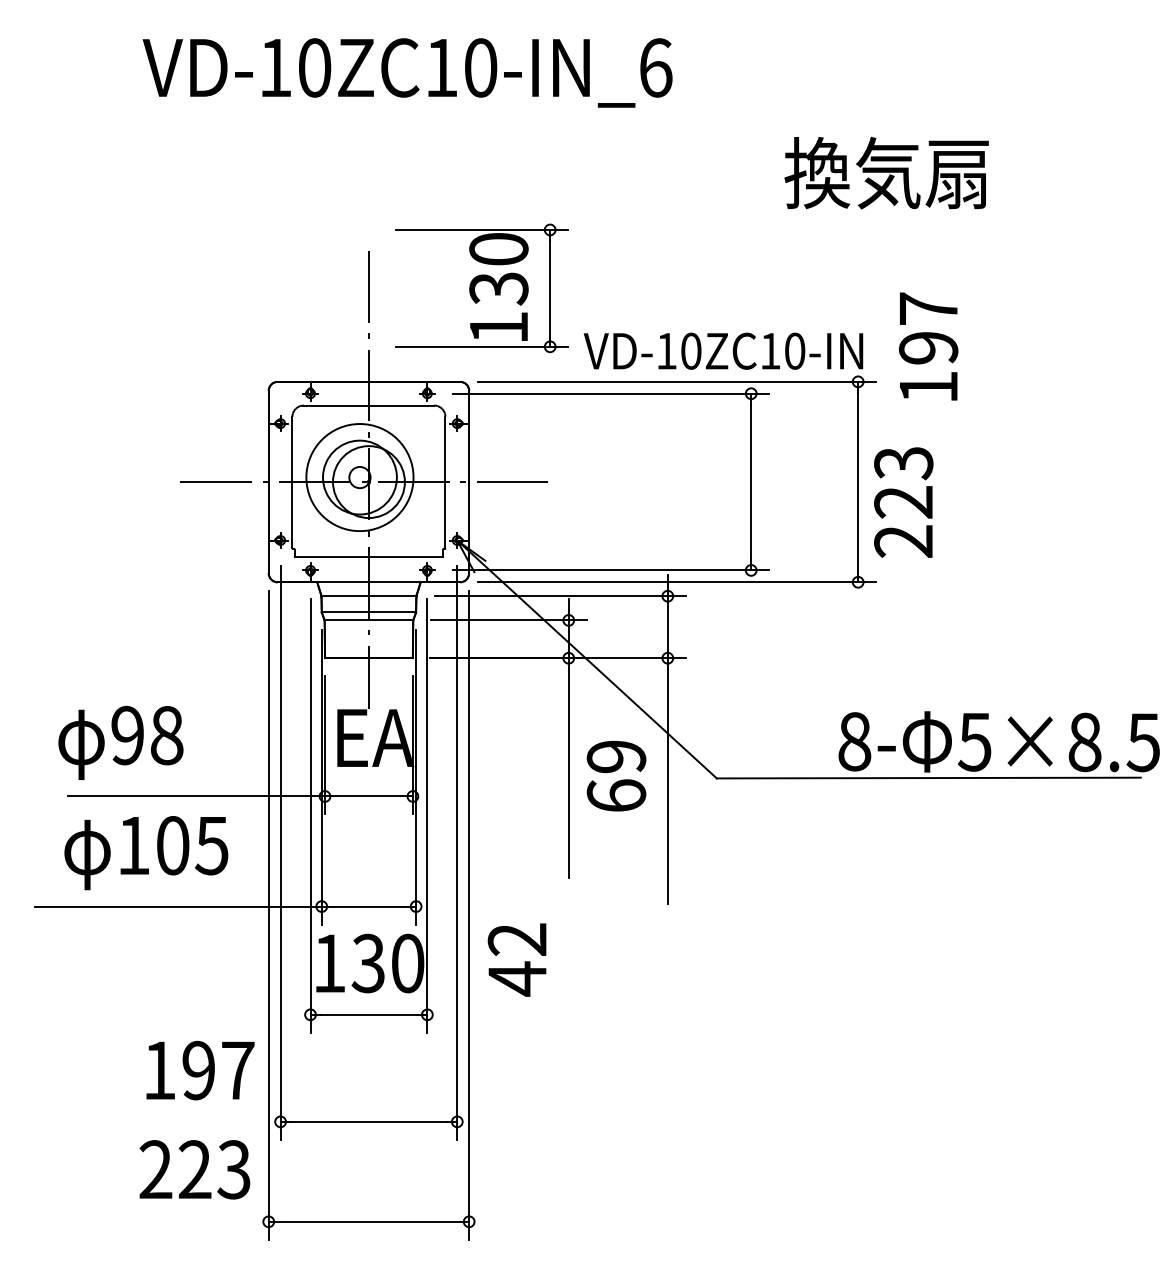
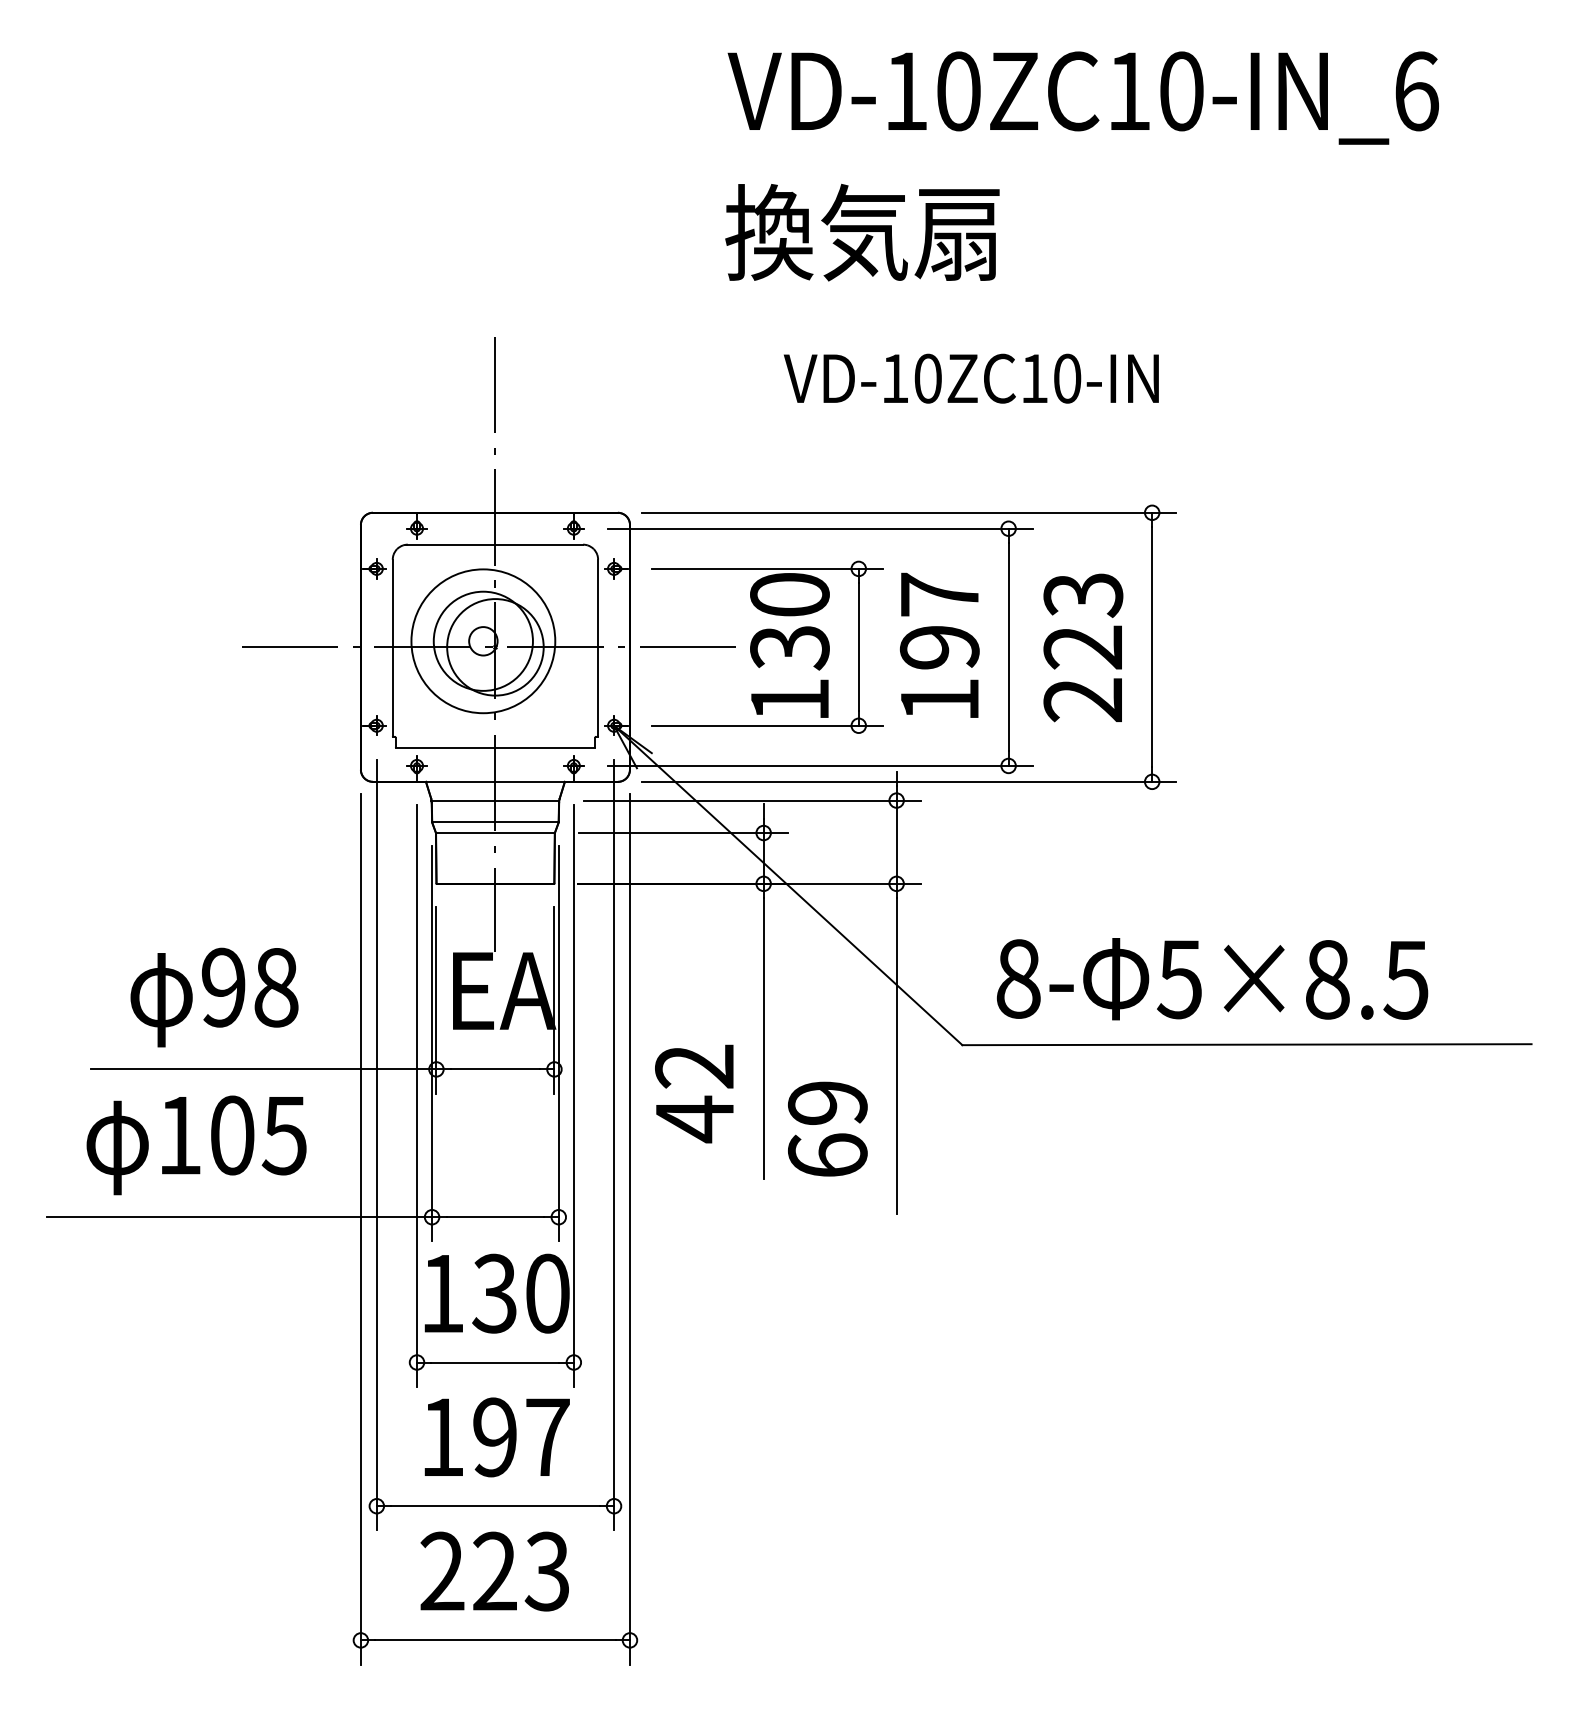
text: (406, 72) -> (1082, 97), moved
text: (886, 173) -> (862, 232), moved
part: (480, 281) -> (765, 638), moved
text: (928, 345) -> (939, 644), moved
text: (723, 351) -> (971, 378), moved
text: (903, 502) -> (1083, 647), moved
text: (120, 742) -> (214, 997), moved
text: (999, 742) -> (1212, 979), moved
text: (616, 775) -> (827, 1128), moved
text: (517, 959) -> (694, 1093), moved
text: (199, 1070) -> (496, 1437), moved
text: (194, 1169) -> (494, 1571), moved

